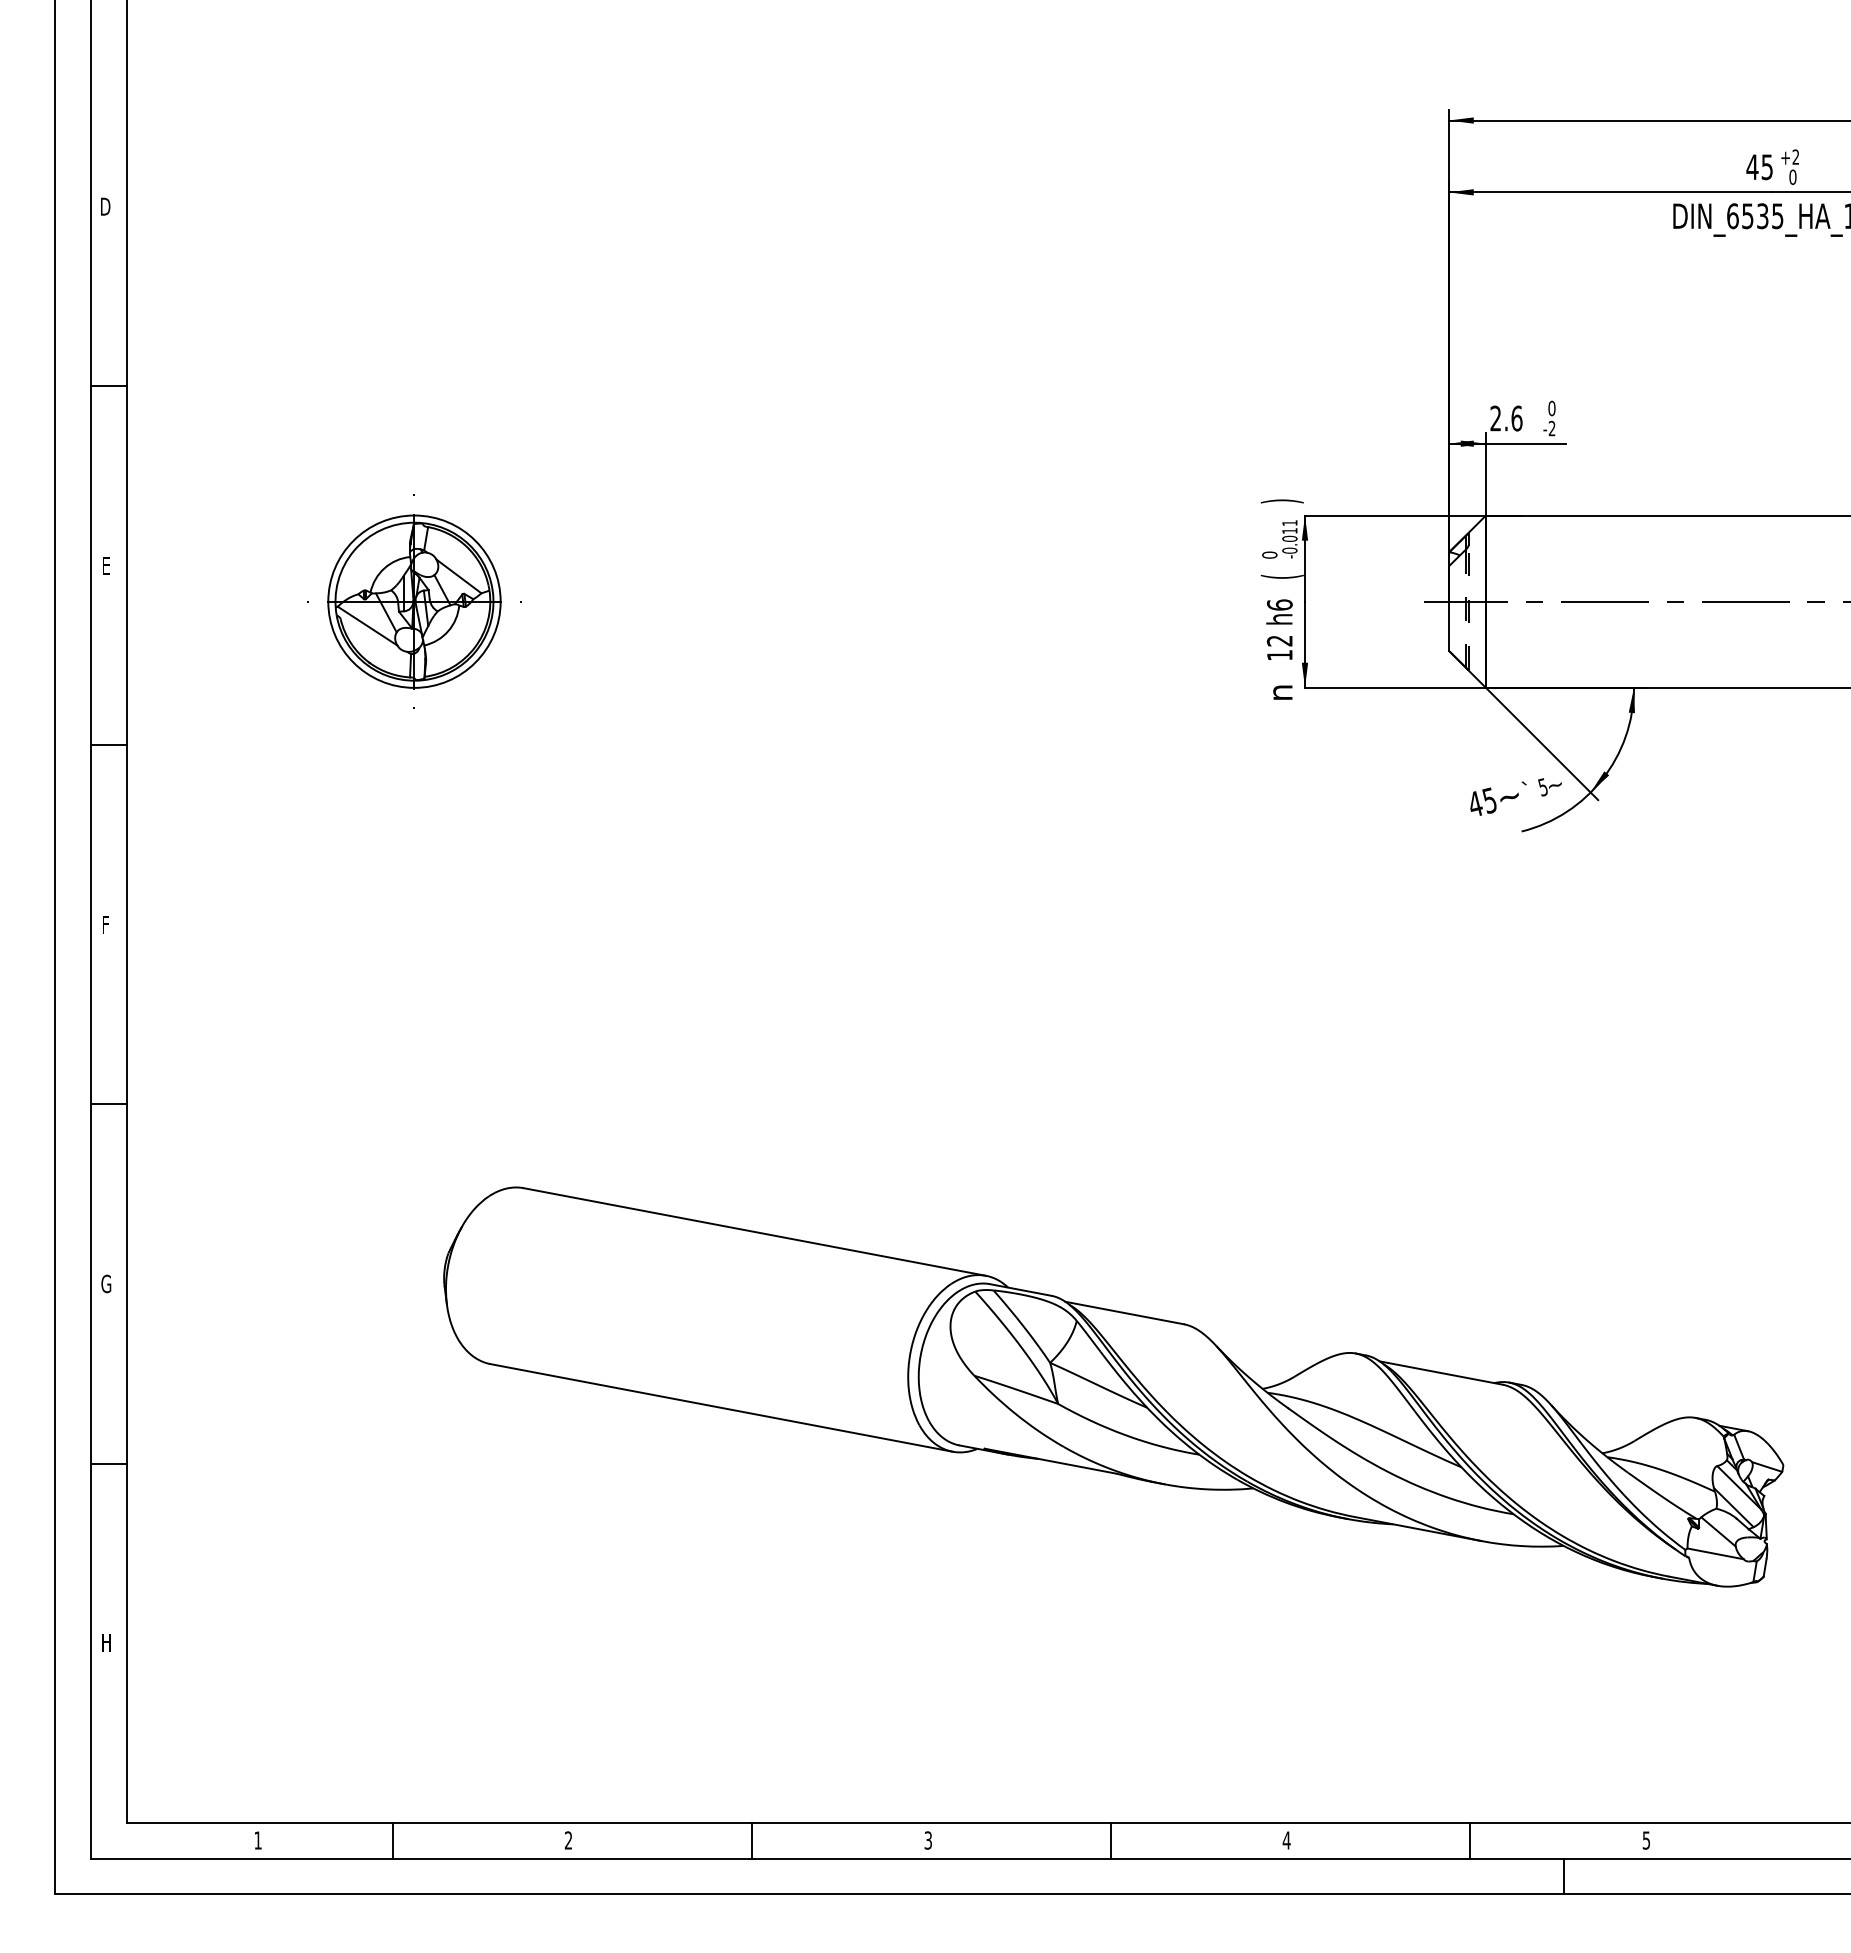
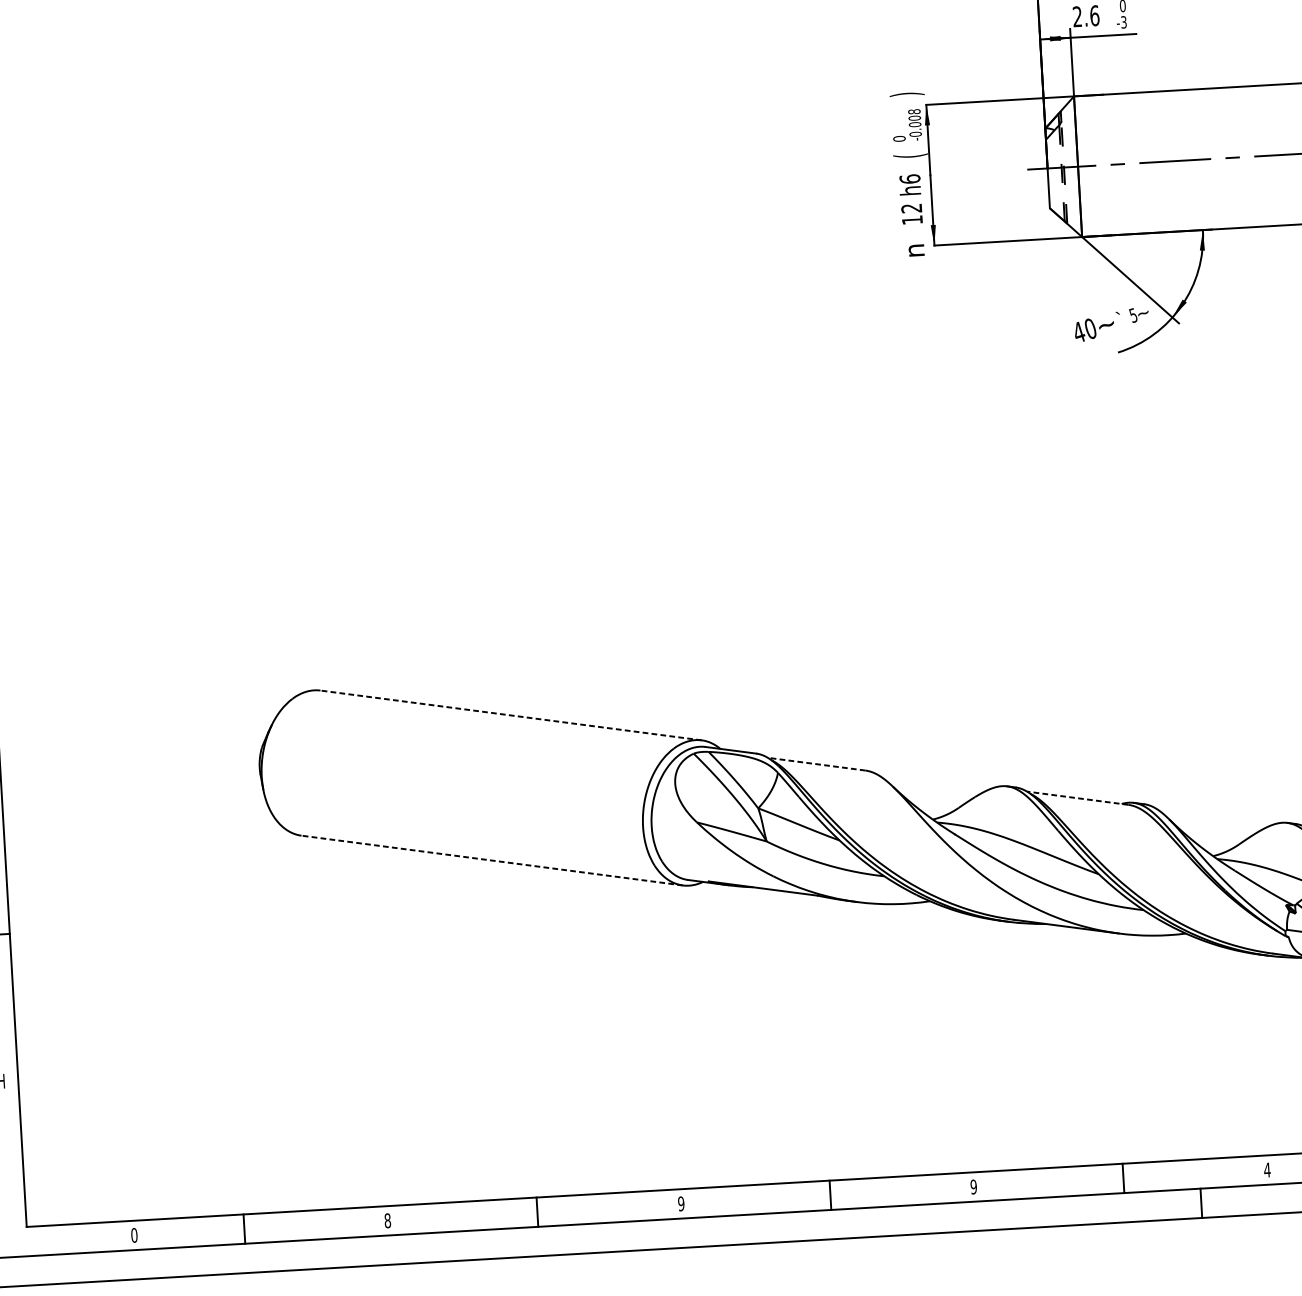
text: (1551, 428) -> (1123, 22), -2 -> -3
text: (1289, 527) -> (914, 115), -0.011 -> -0.008
part: (414, 601) -> (203, 216), removed
text: (1489, 800) -> (1090, 328), 45 -> 40
line: (754, 1231) -> (510, 715), solid -> dashed
line: (1124, 1312) -> (816, 763), solid -> dashed
line: (1440, 1372) -> (1077, 797), solid -> dashed
line: (721, 1407) -> (492, 860), solid -> dashed
text: (257, 1840) -> (133, 1235), 1 -> 0
text: (568, 1840) -> (387, 1220), 2 -> 8
text: (928, 1840) -> (681, 1203), 3 -> 9
text: (1286, 1840) -> (973, 1187), 4 -> 9
text: (1646, 1840) -> (1267, 1170), 5 -> 4

